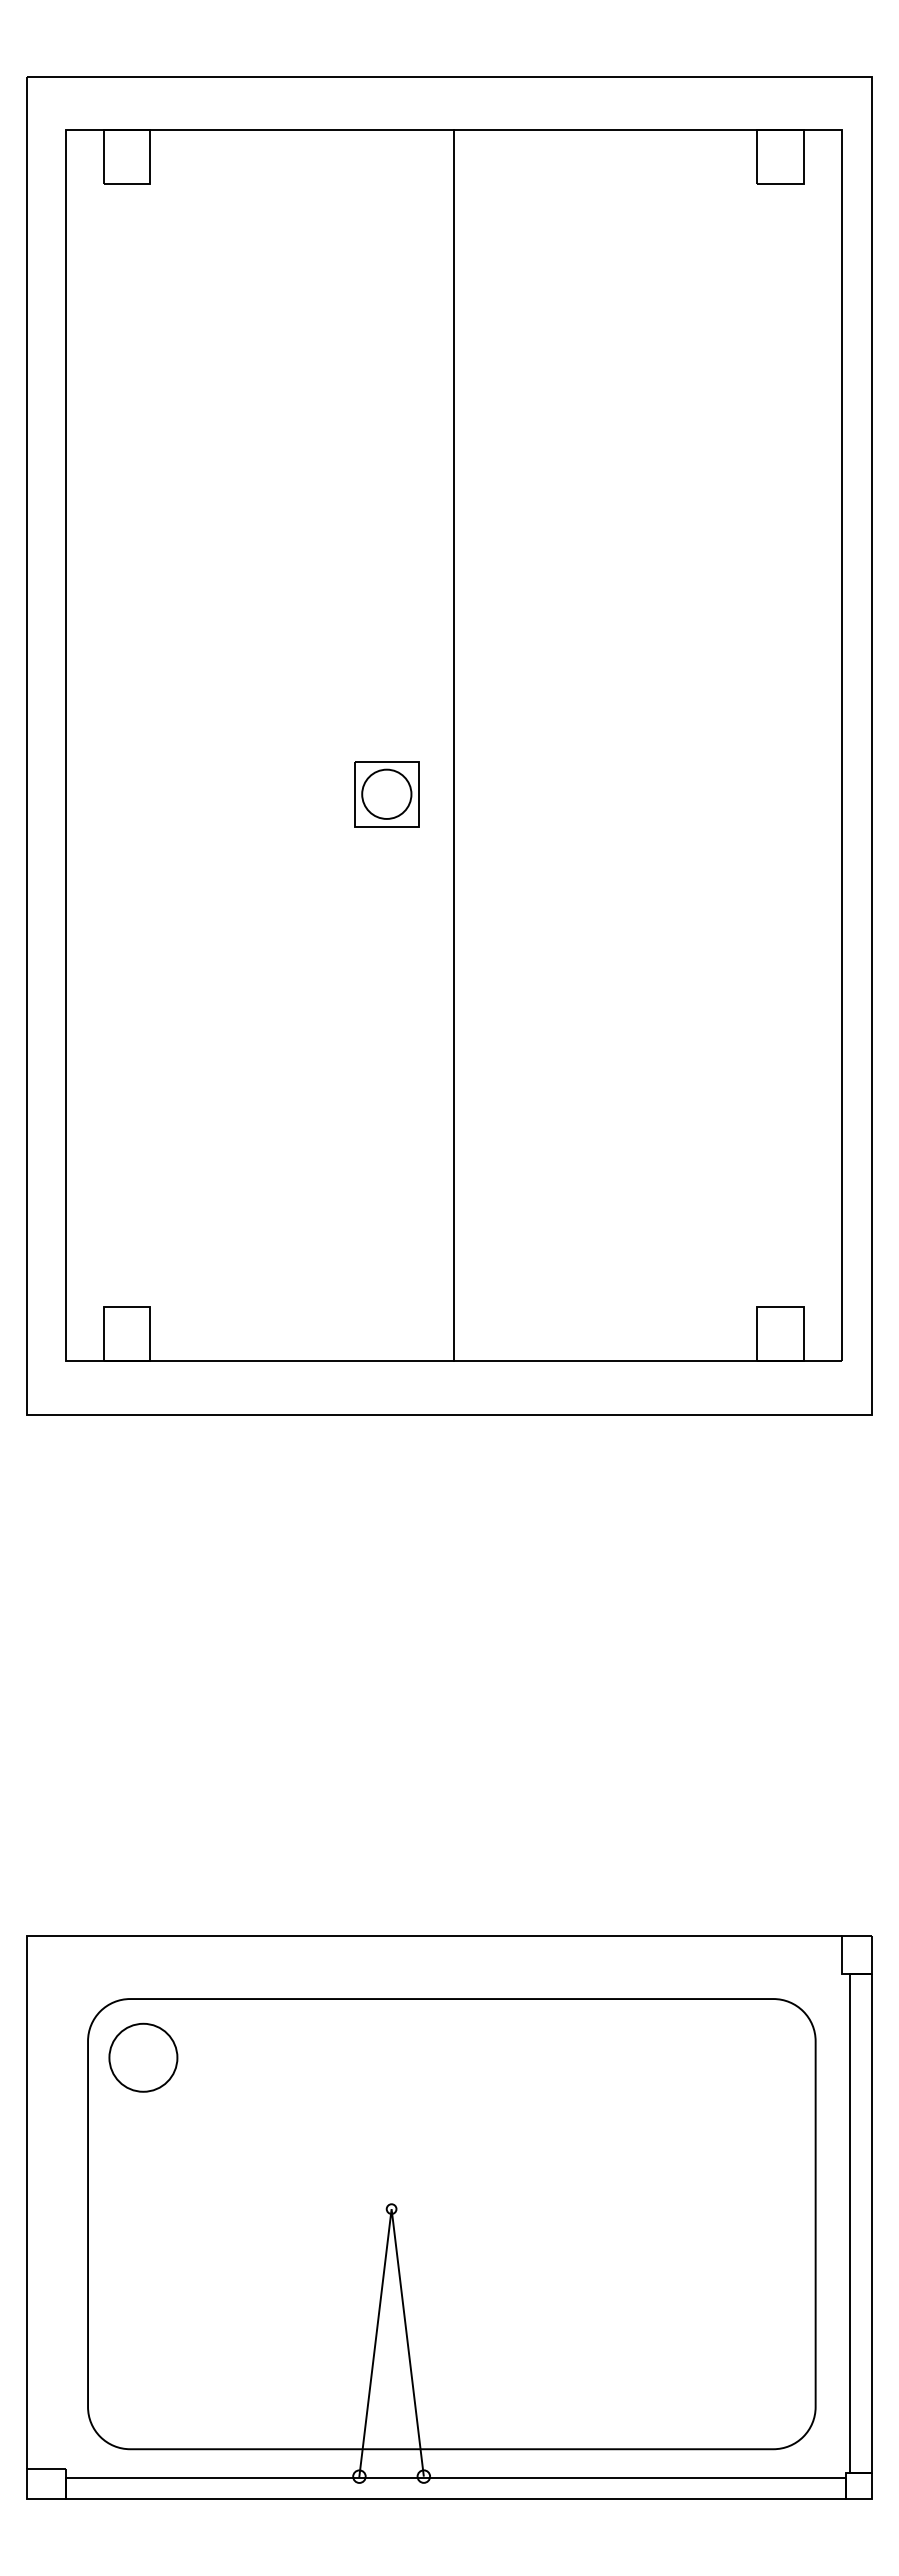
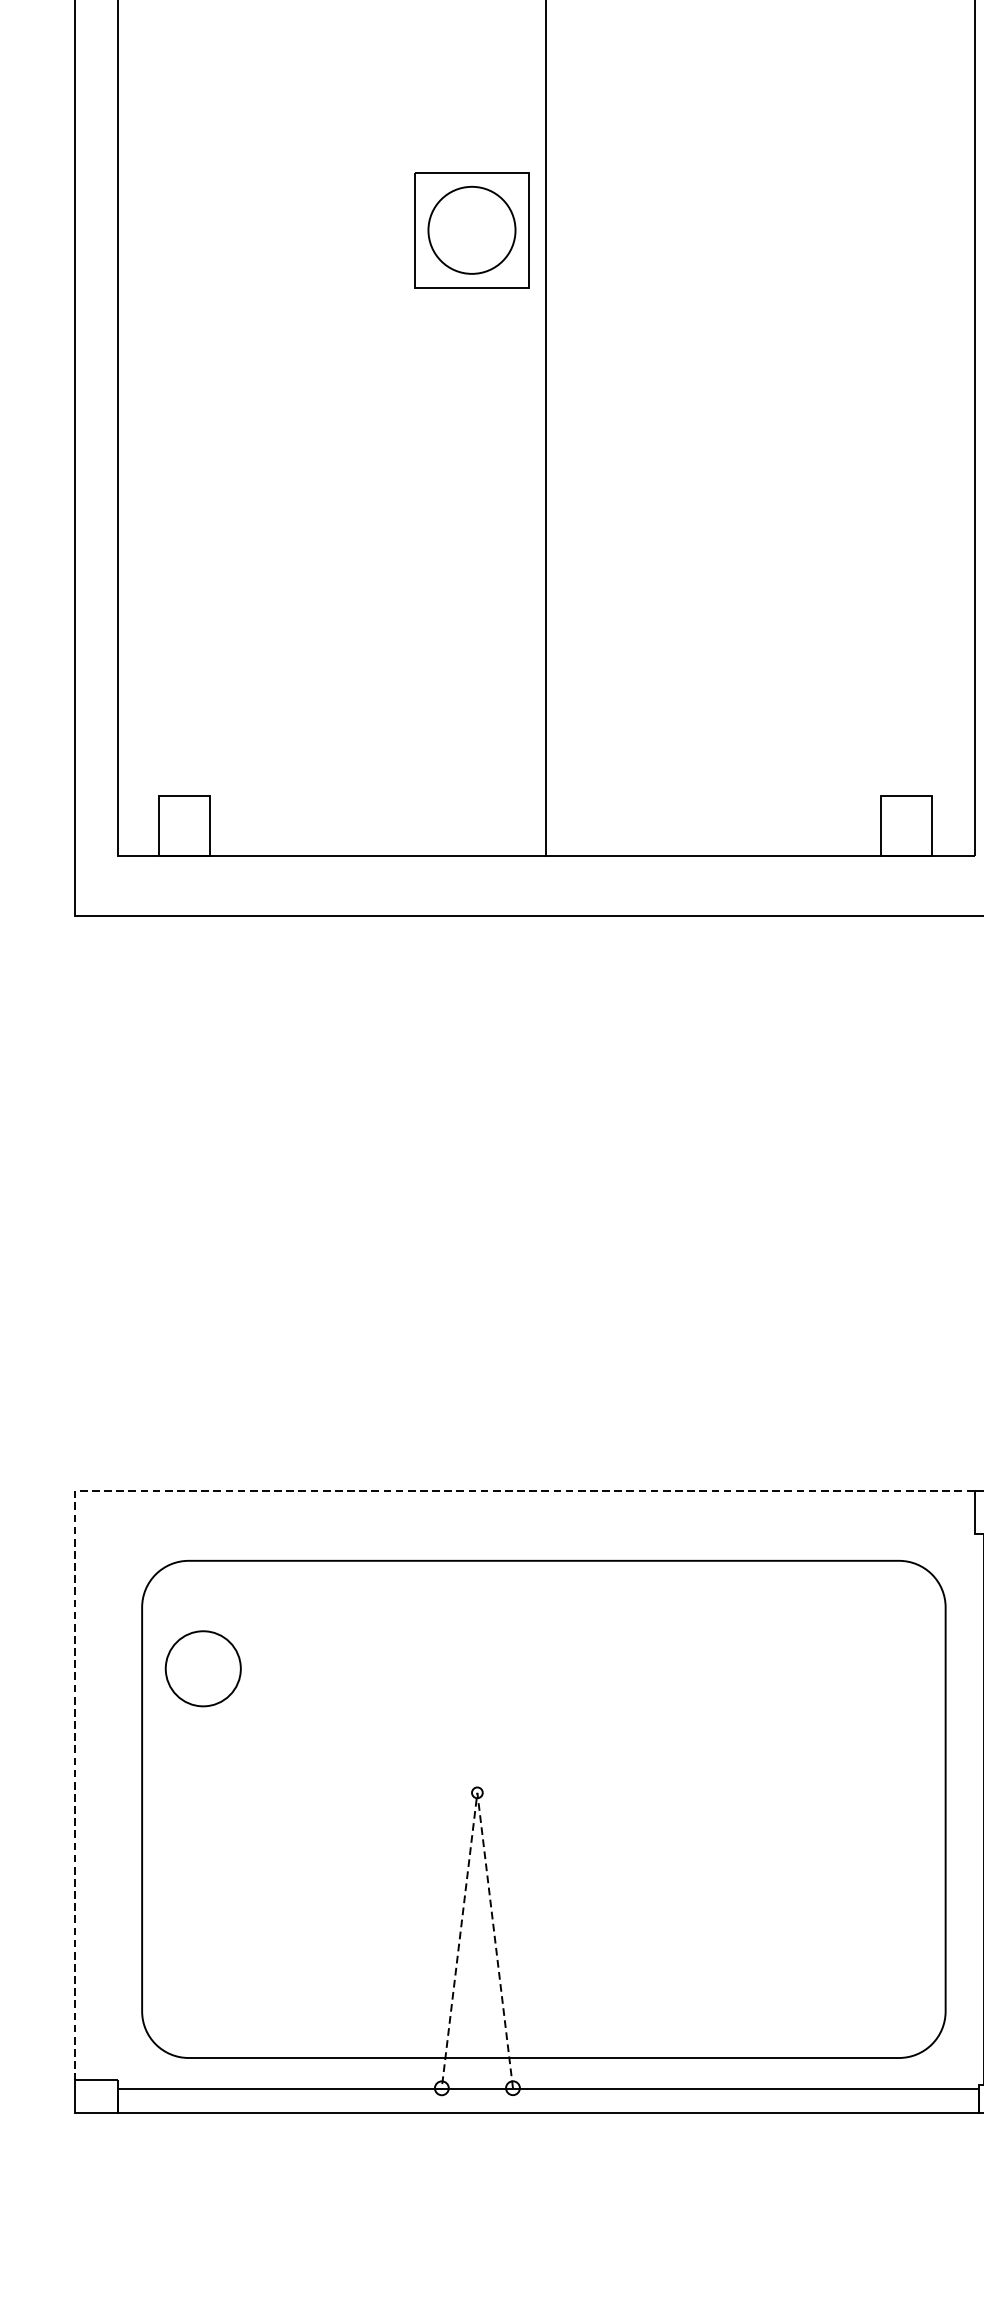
part: (386, 794) -> (471, 230), size x1.6
line: (167, 1935) -> (229, 1490), solid -> dashed
circle: (143, 2057) -> (203, 1668), moved
line: (391, 2209) -> (477, 1793), solid -> dashed

